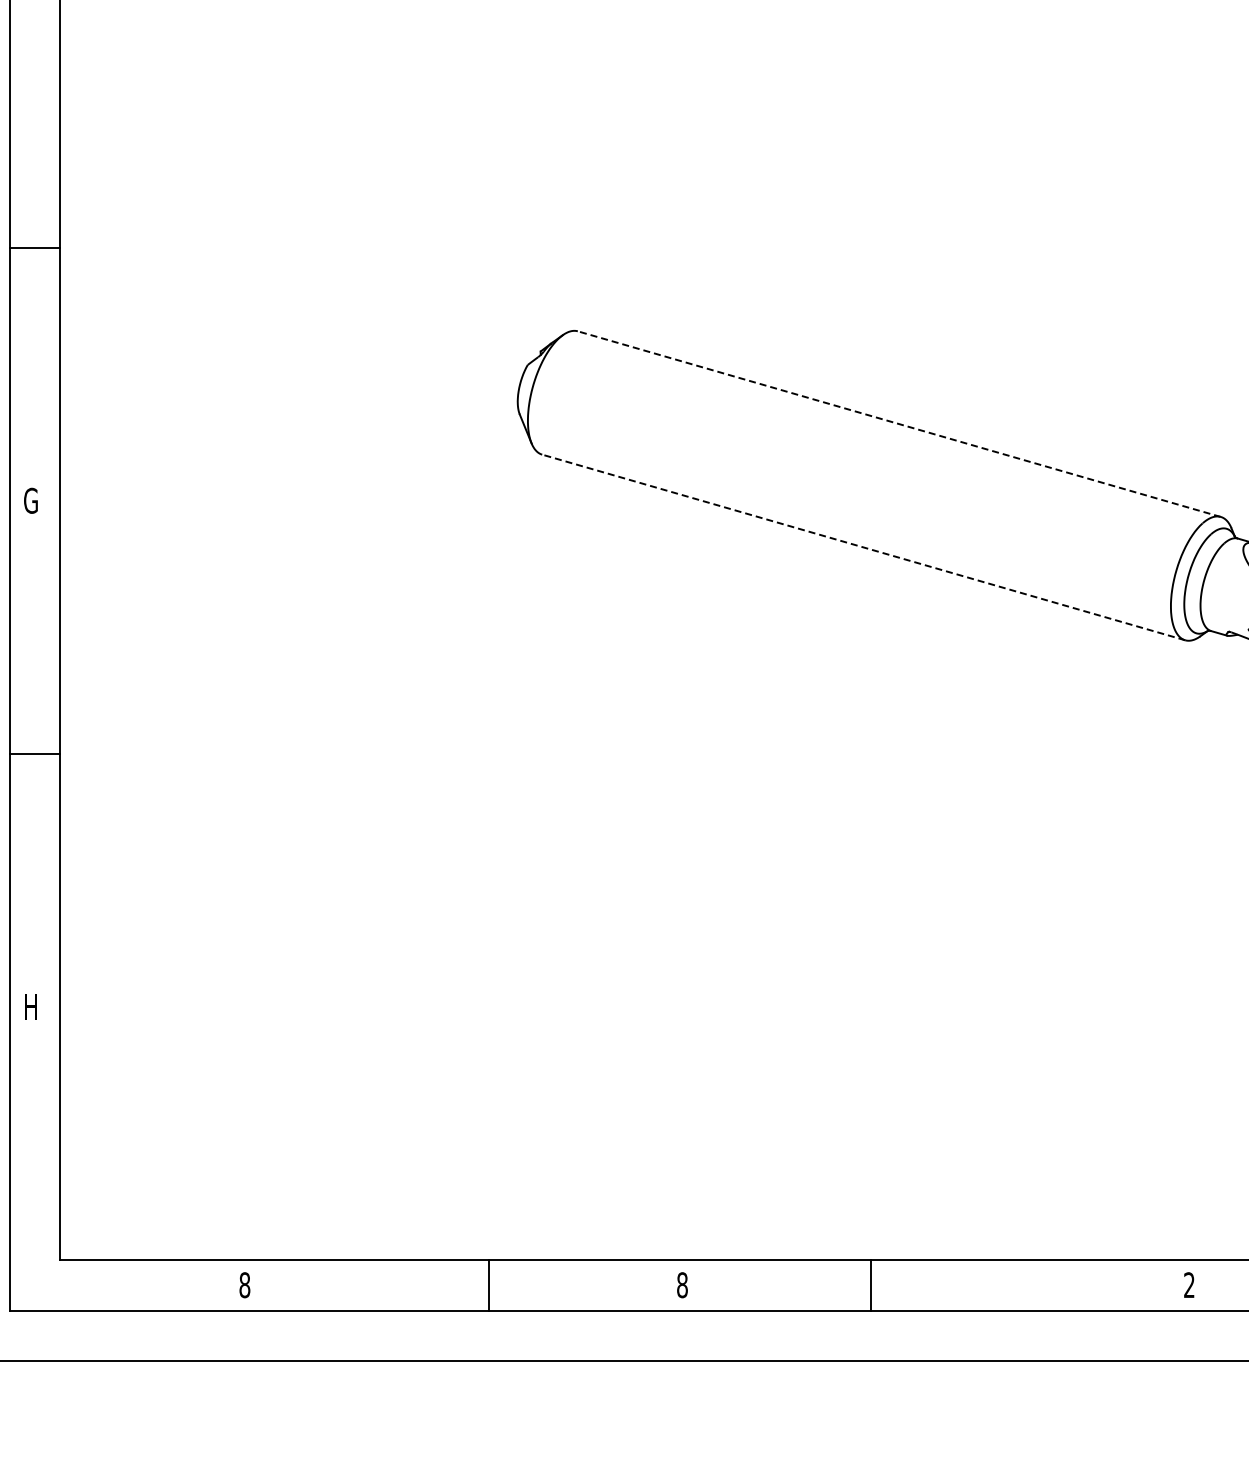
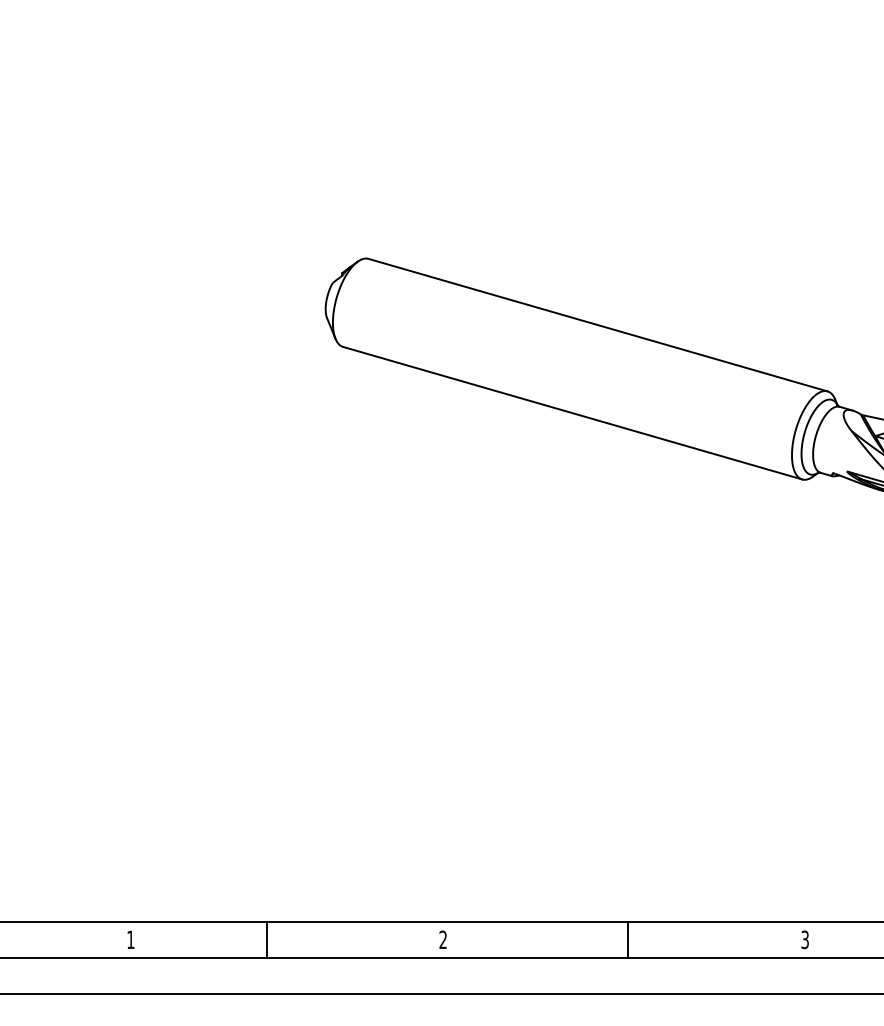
line: (899, 424) -> (598, 325), dashed -> solid
line: (863, 547) -> (572, 413), dashed -> solid
line: (488, 1284) -> (266, 939), moved
line: (870, 1284) -> (627, 939), moved
text: (244, 1285) -> (130, 940), 8 -> 1
text: (682, 1285) -> (443, 940), 8 -> 2
text: (1189, 1285) -> (805, 940), 2 -> 3

